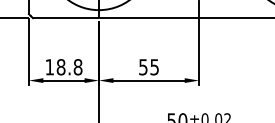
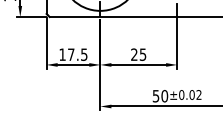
text: (69, 66) -> (77, 54), 18.8 -> 17.5
text: (143, 66) -> (134, 54), 55 -> 25

